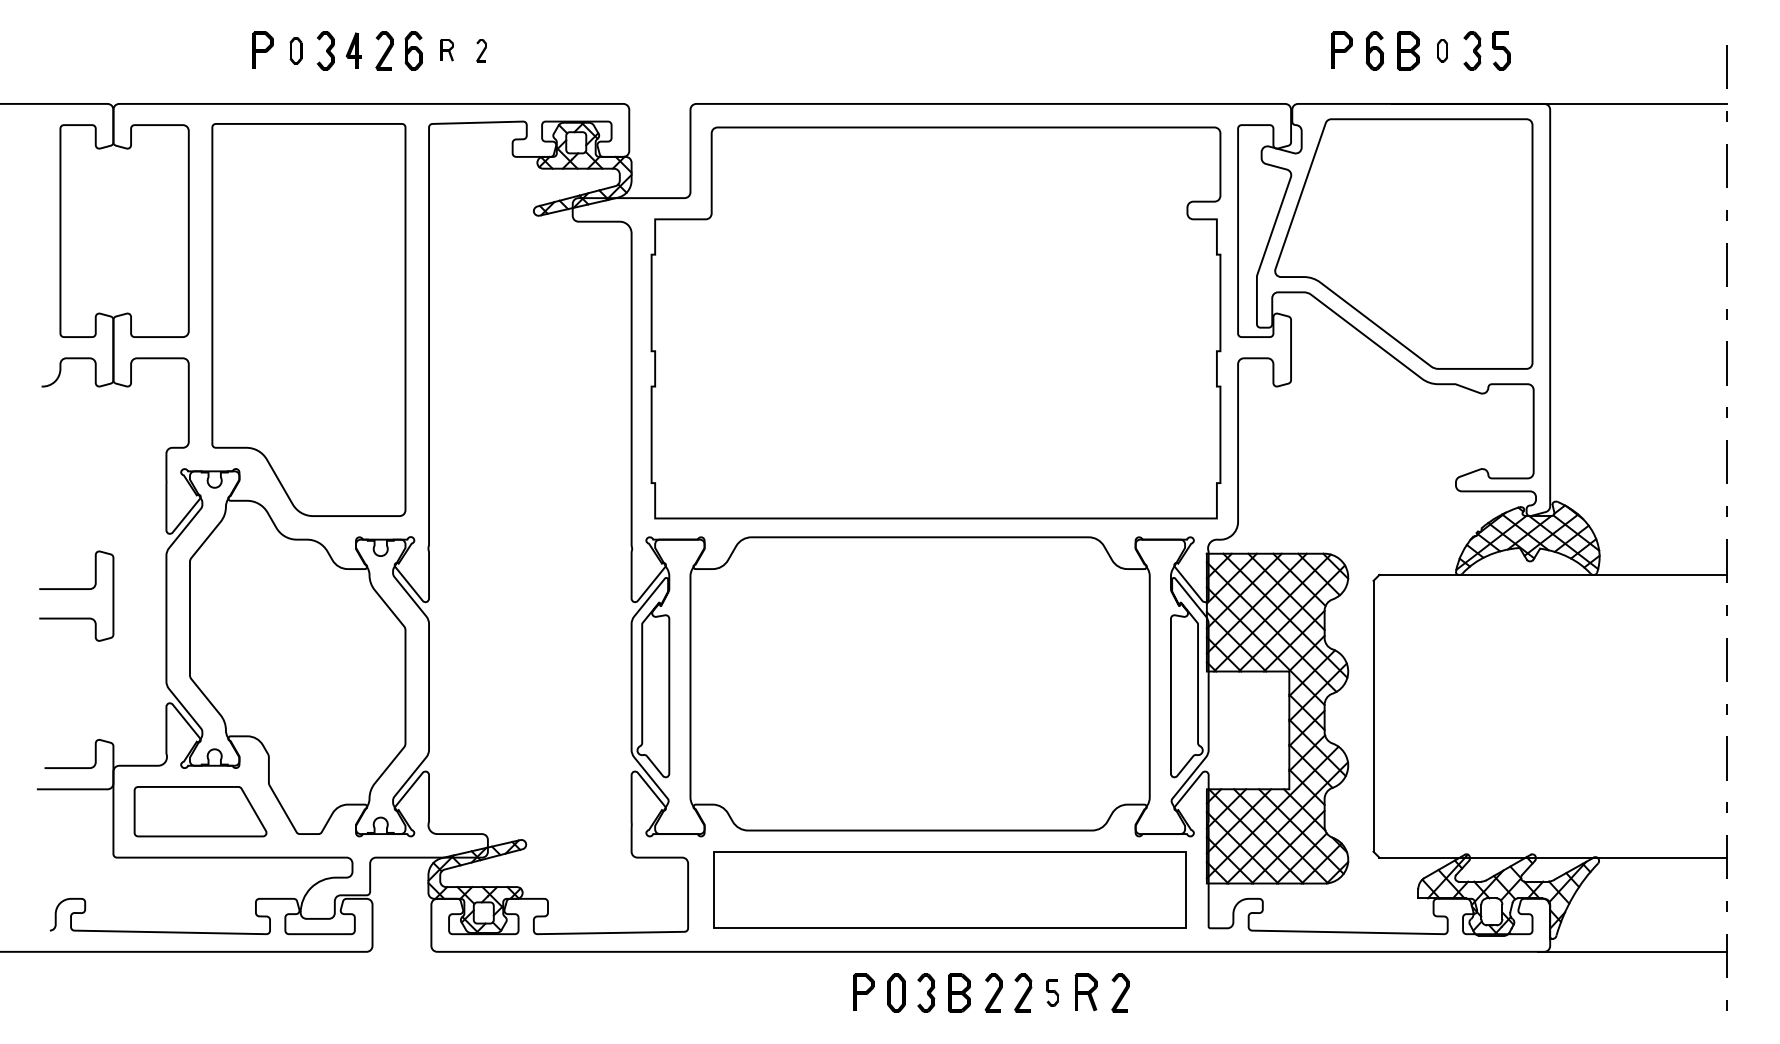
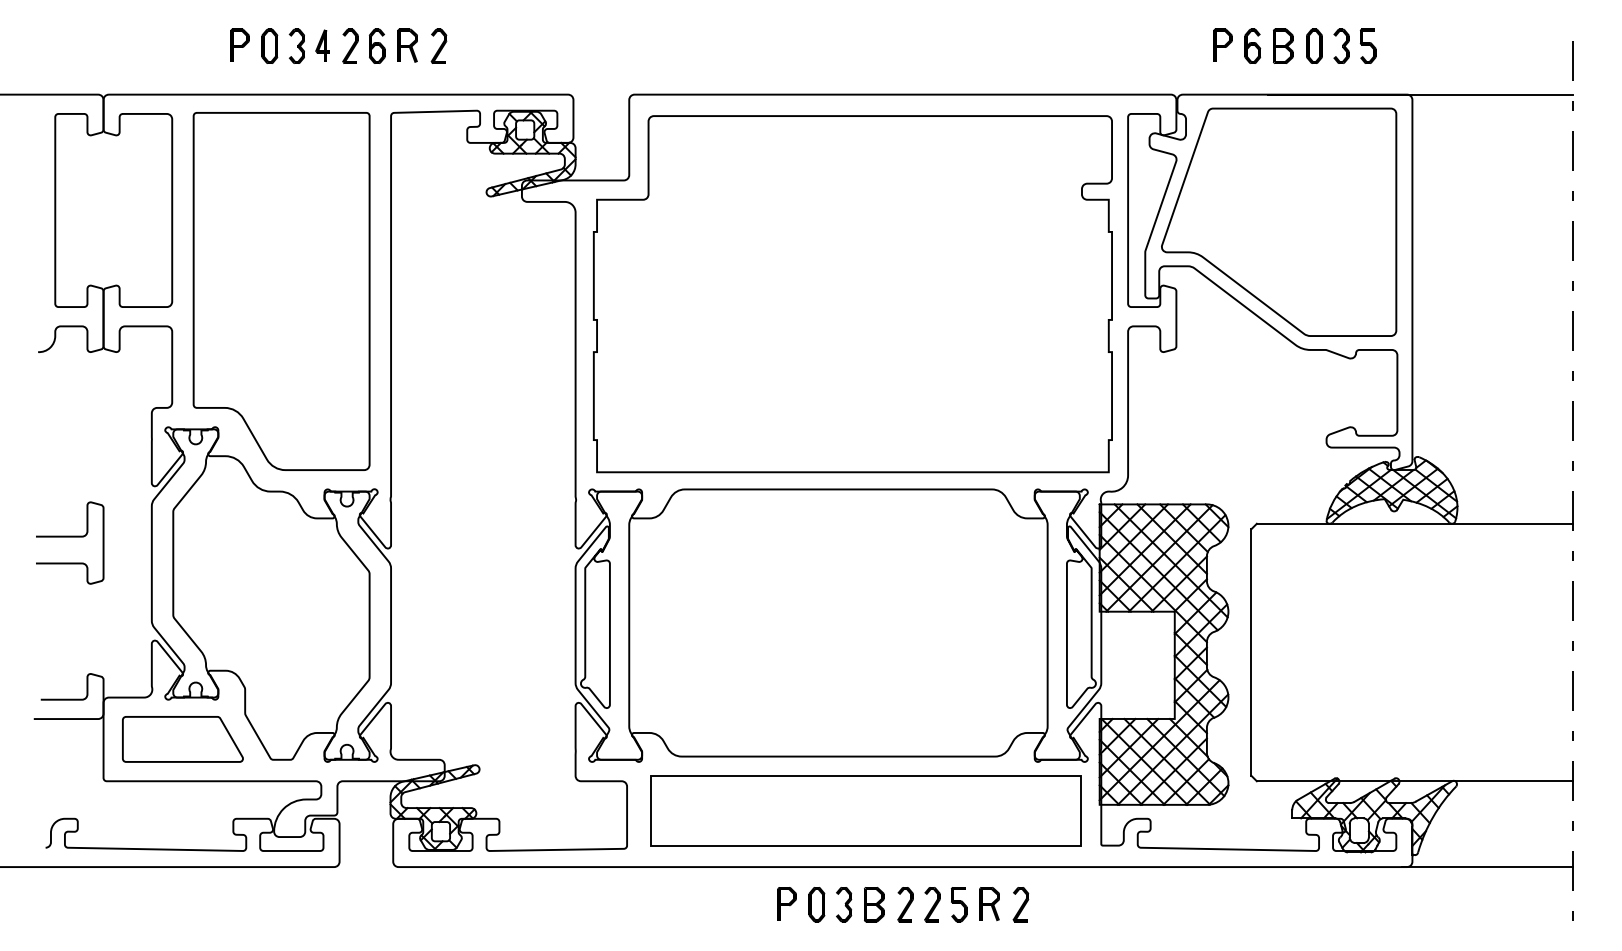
part: (295, 49) -> (269, 45), size x1.43
part: (447, 49) -> (407, 45), size x1.67
part: (481, 49) -> (438, 45), size x1.67
part: (1442, 49) -> (1314, 45), size x1.67
part: (1053, 992) -> (959, 904), size x1.43

